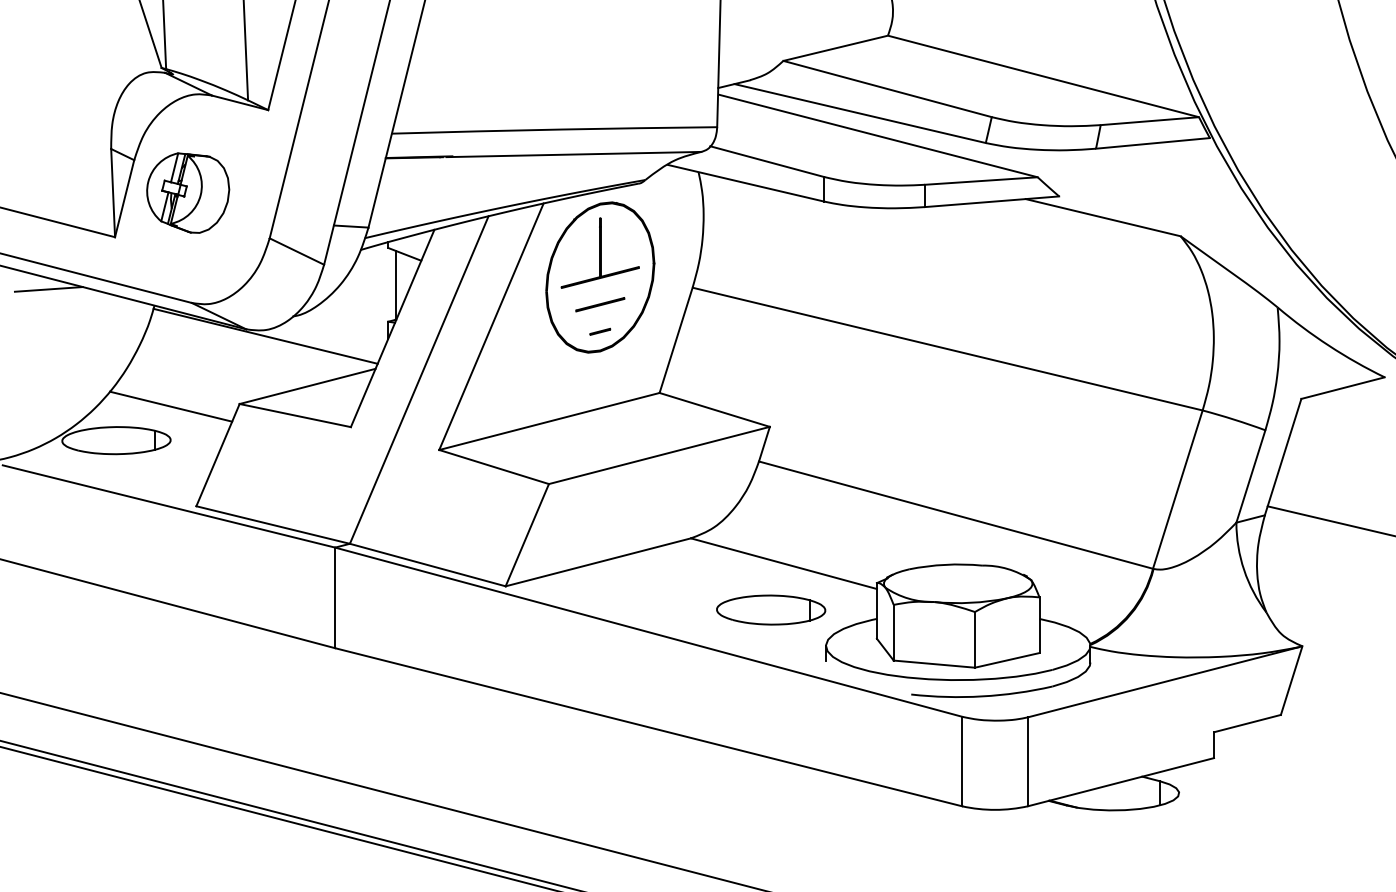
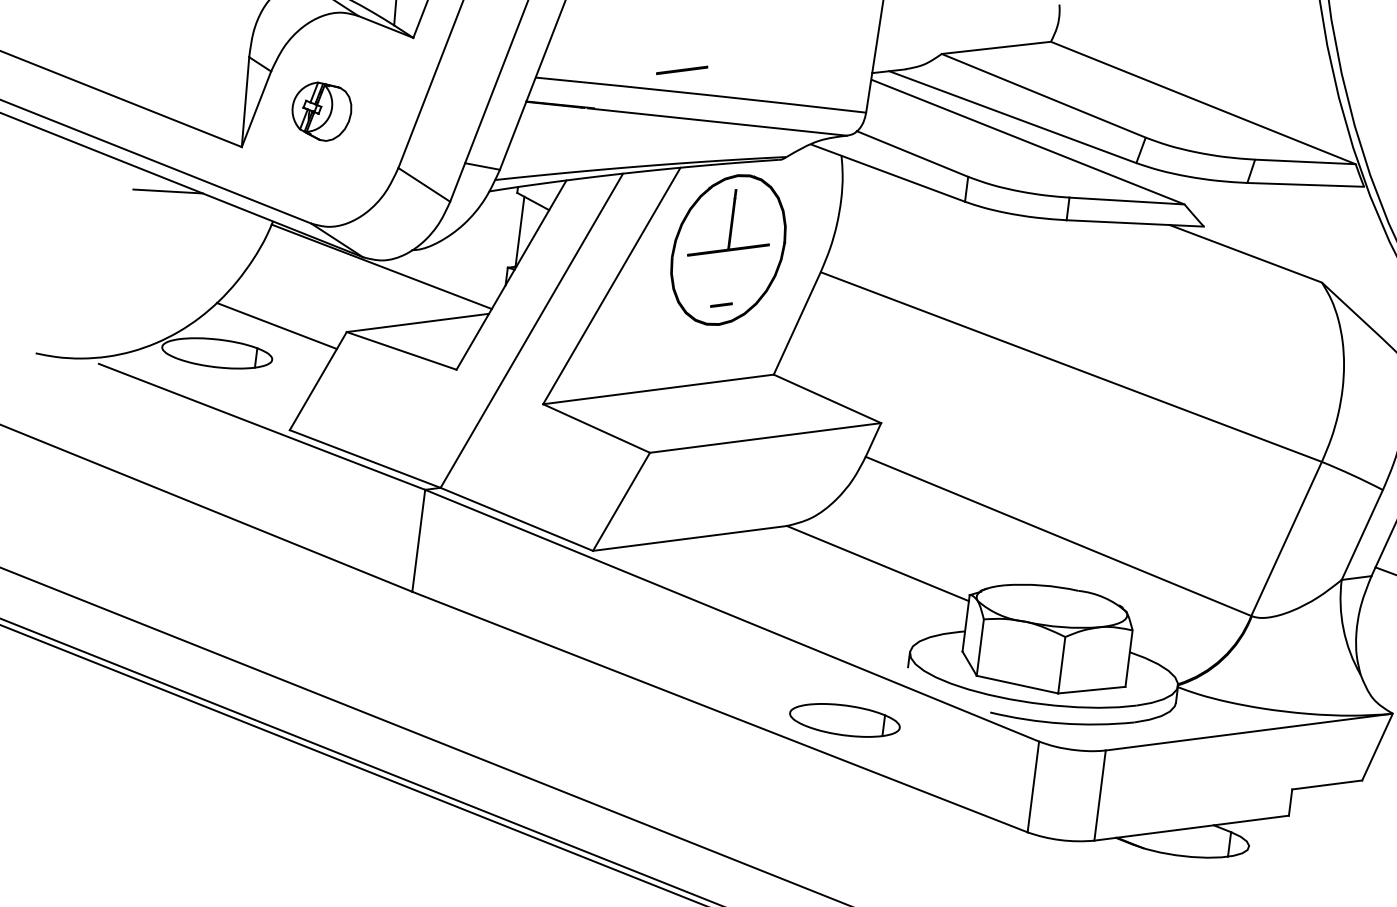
part: (188, 192) -> (322, 111), size x0.7
line: (600, 304) -> (682, 70), moved
part: (771, 609) -> (845, 719), moved

